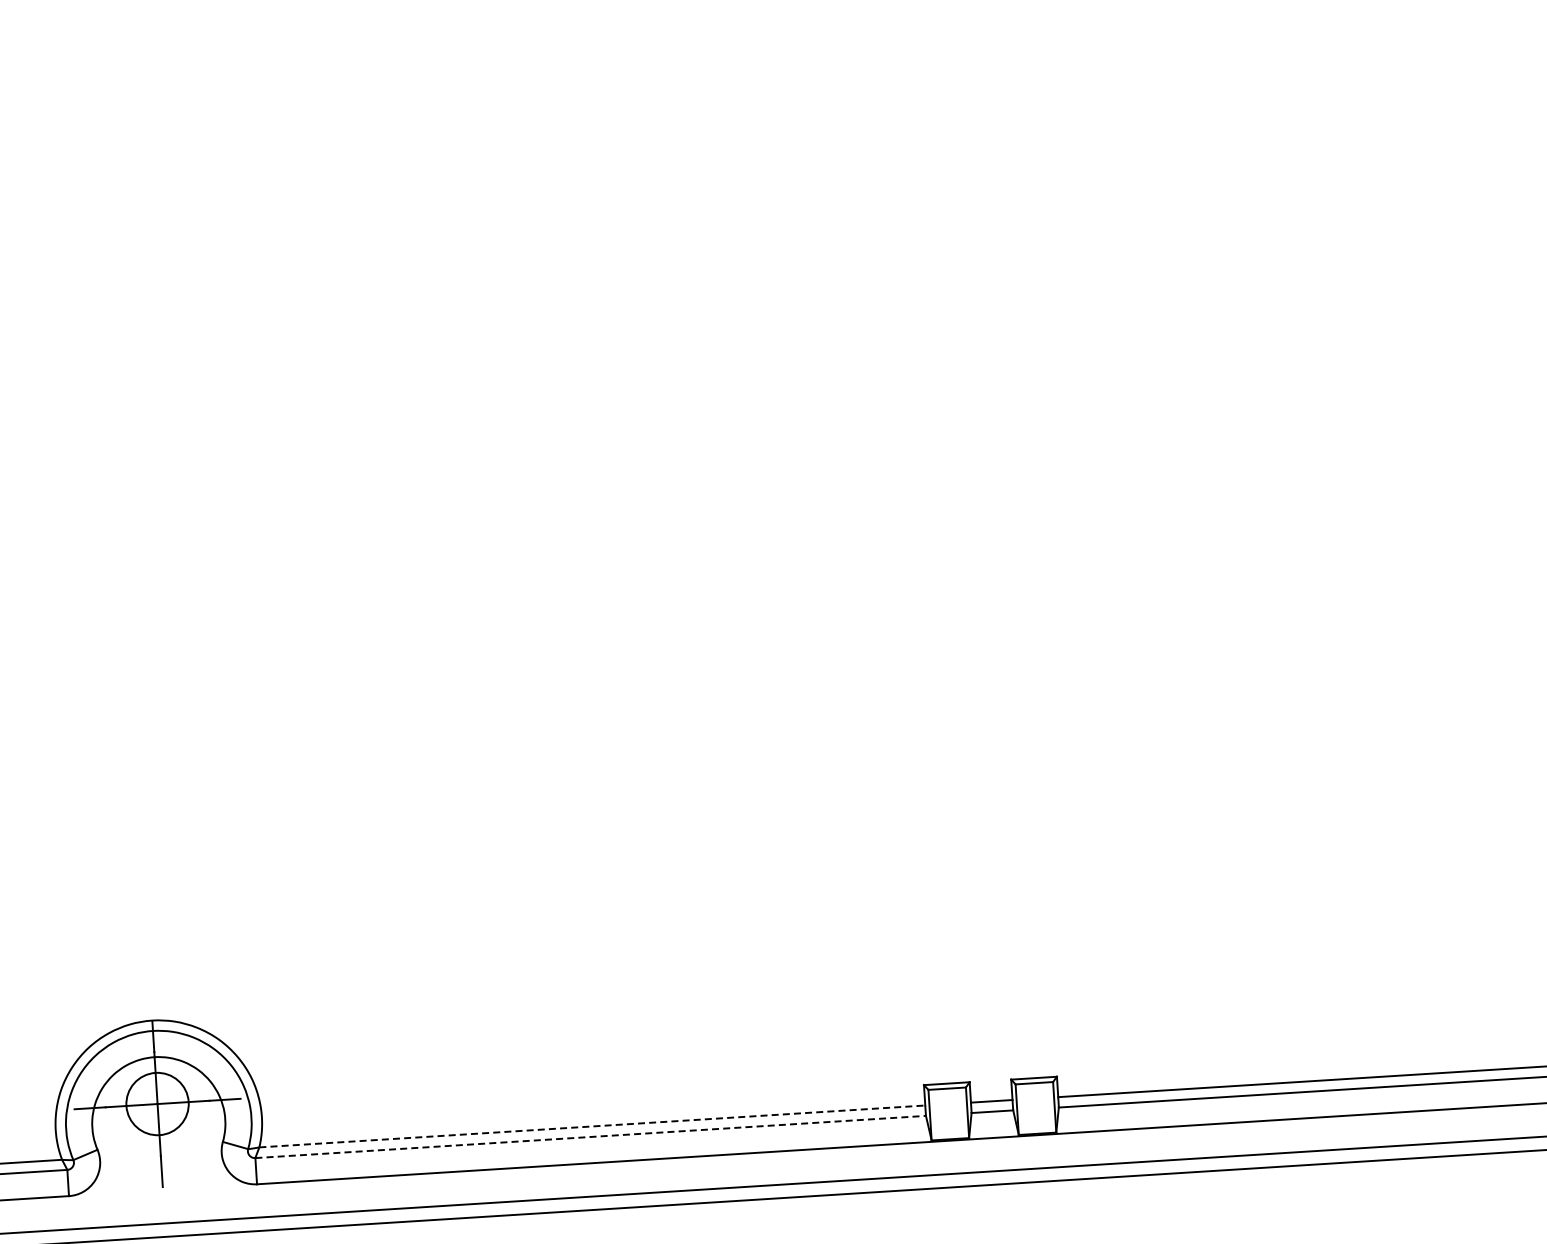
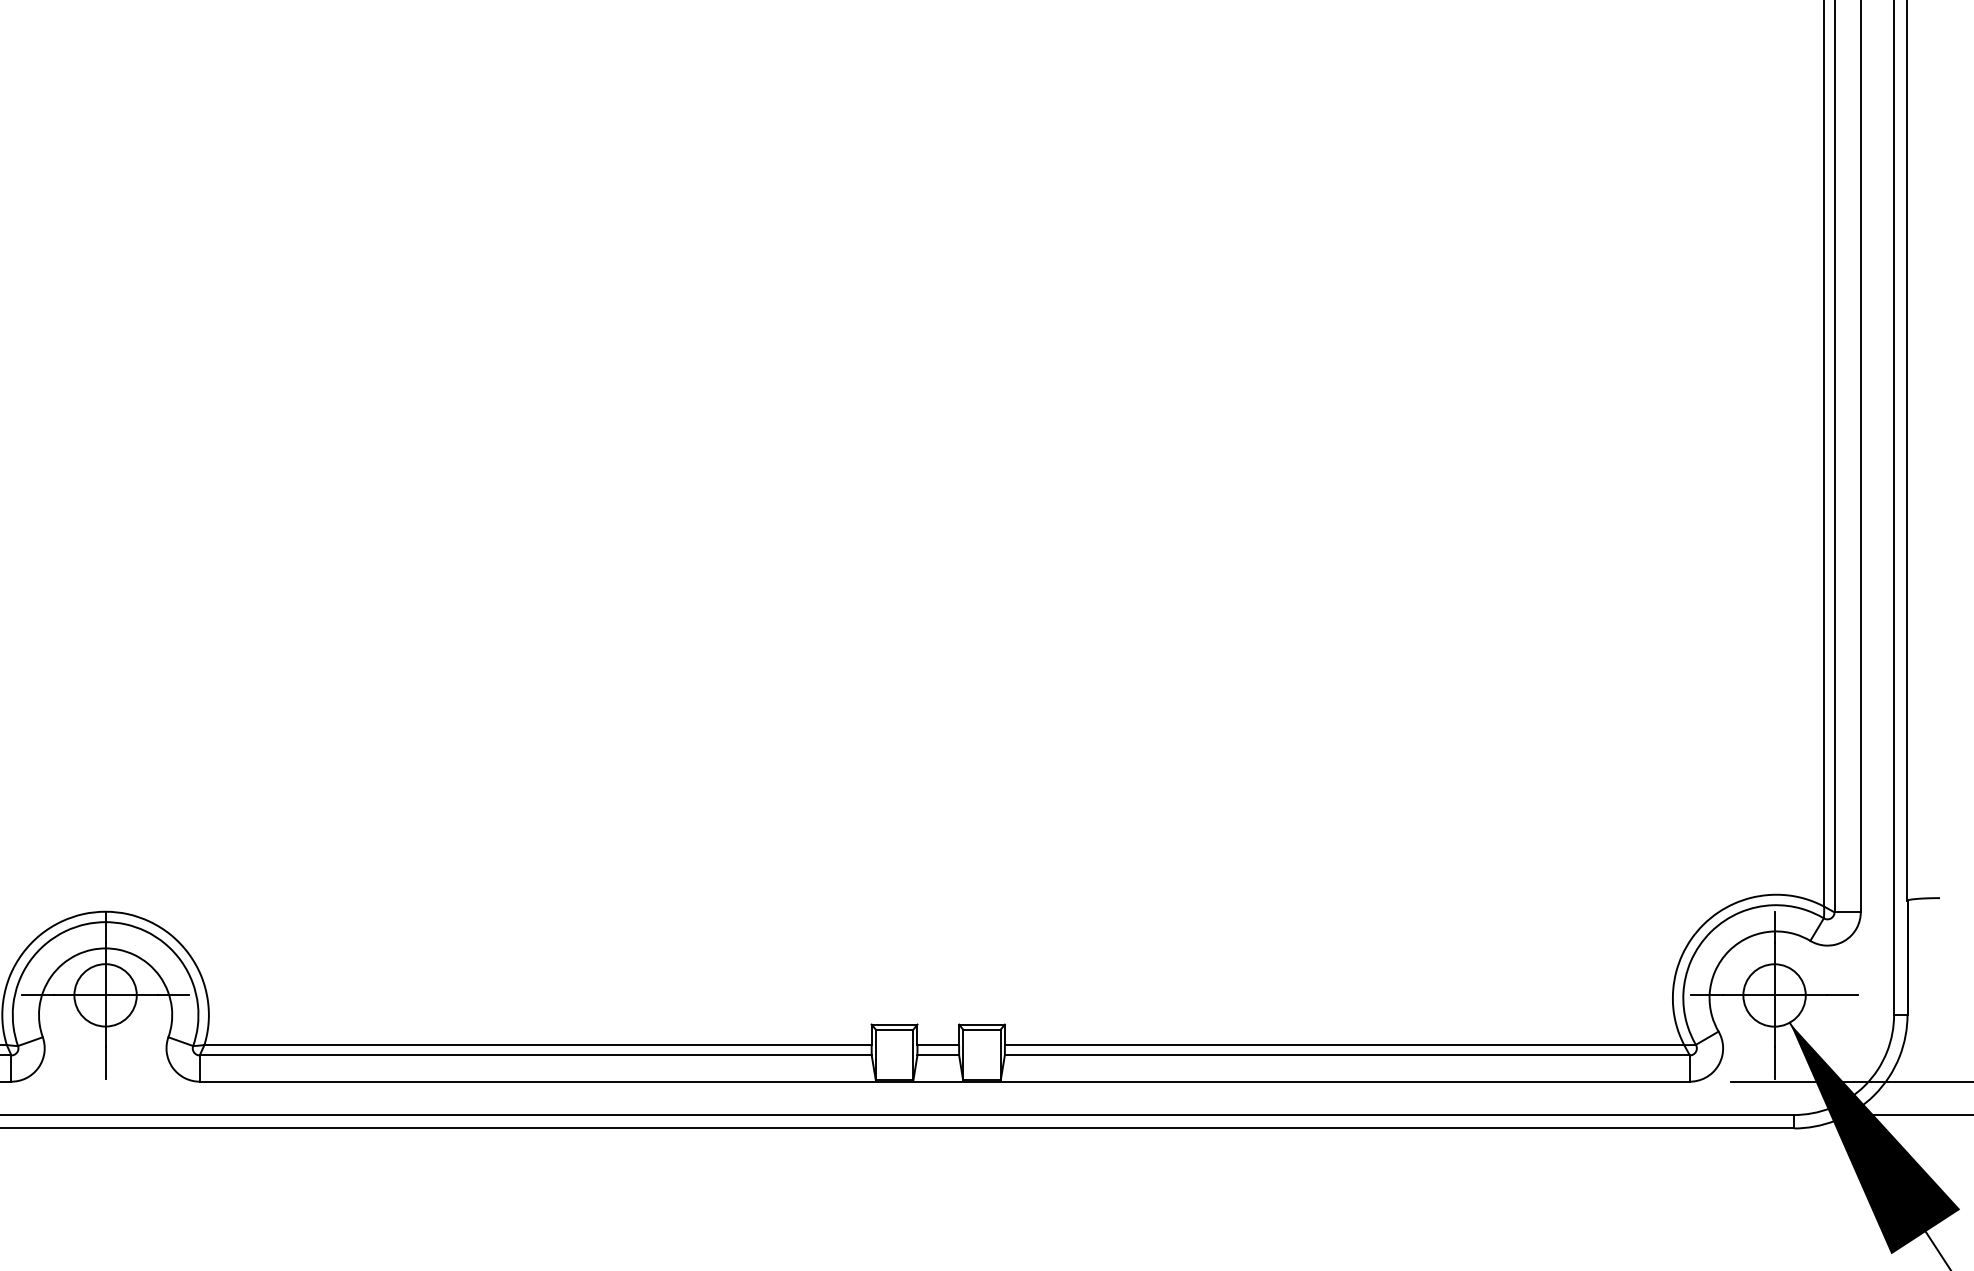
line: (592, 1126) -> (538, 1045), dashed -> solid
line: (590, 1137) -> (535, 1055), dashed -> solid

